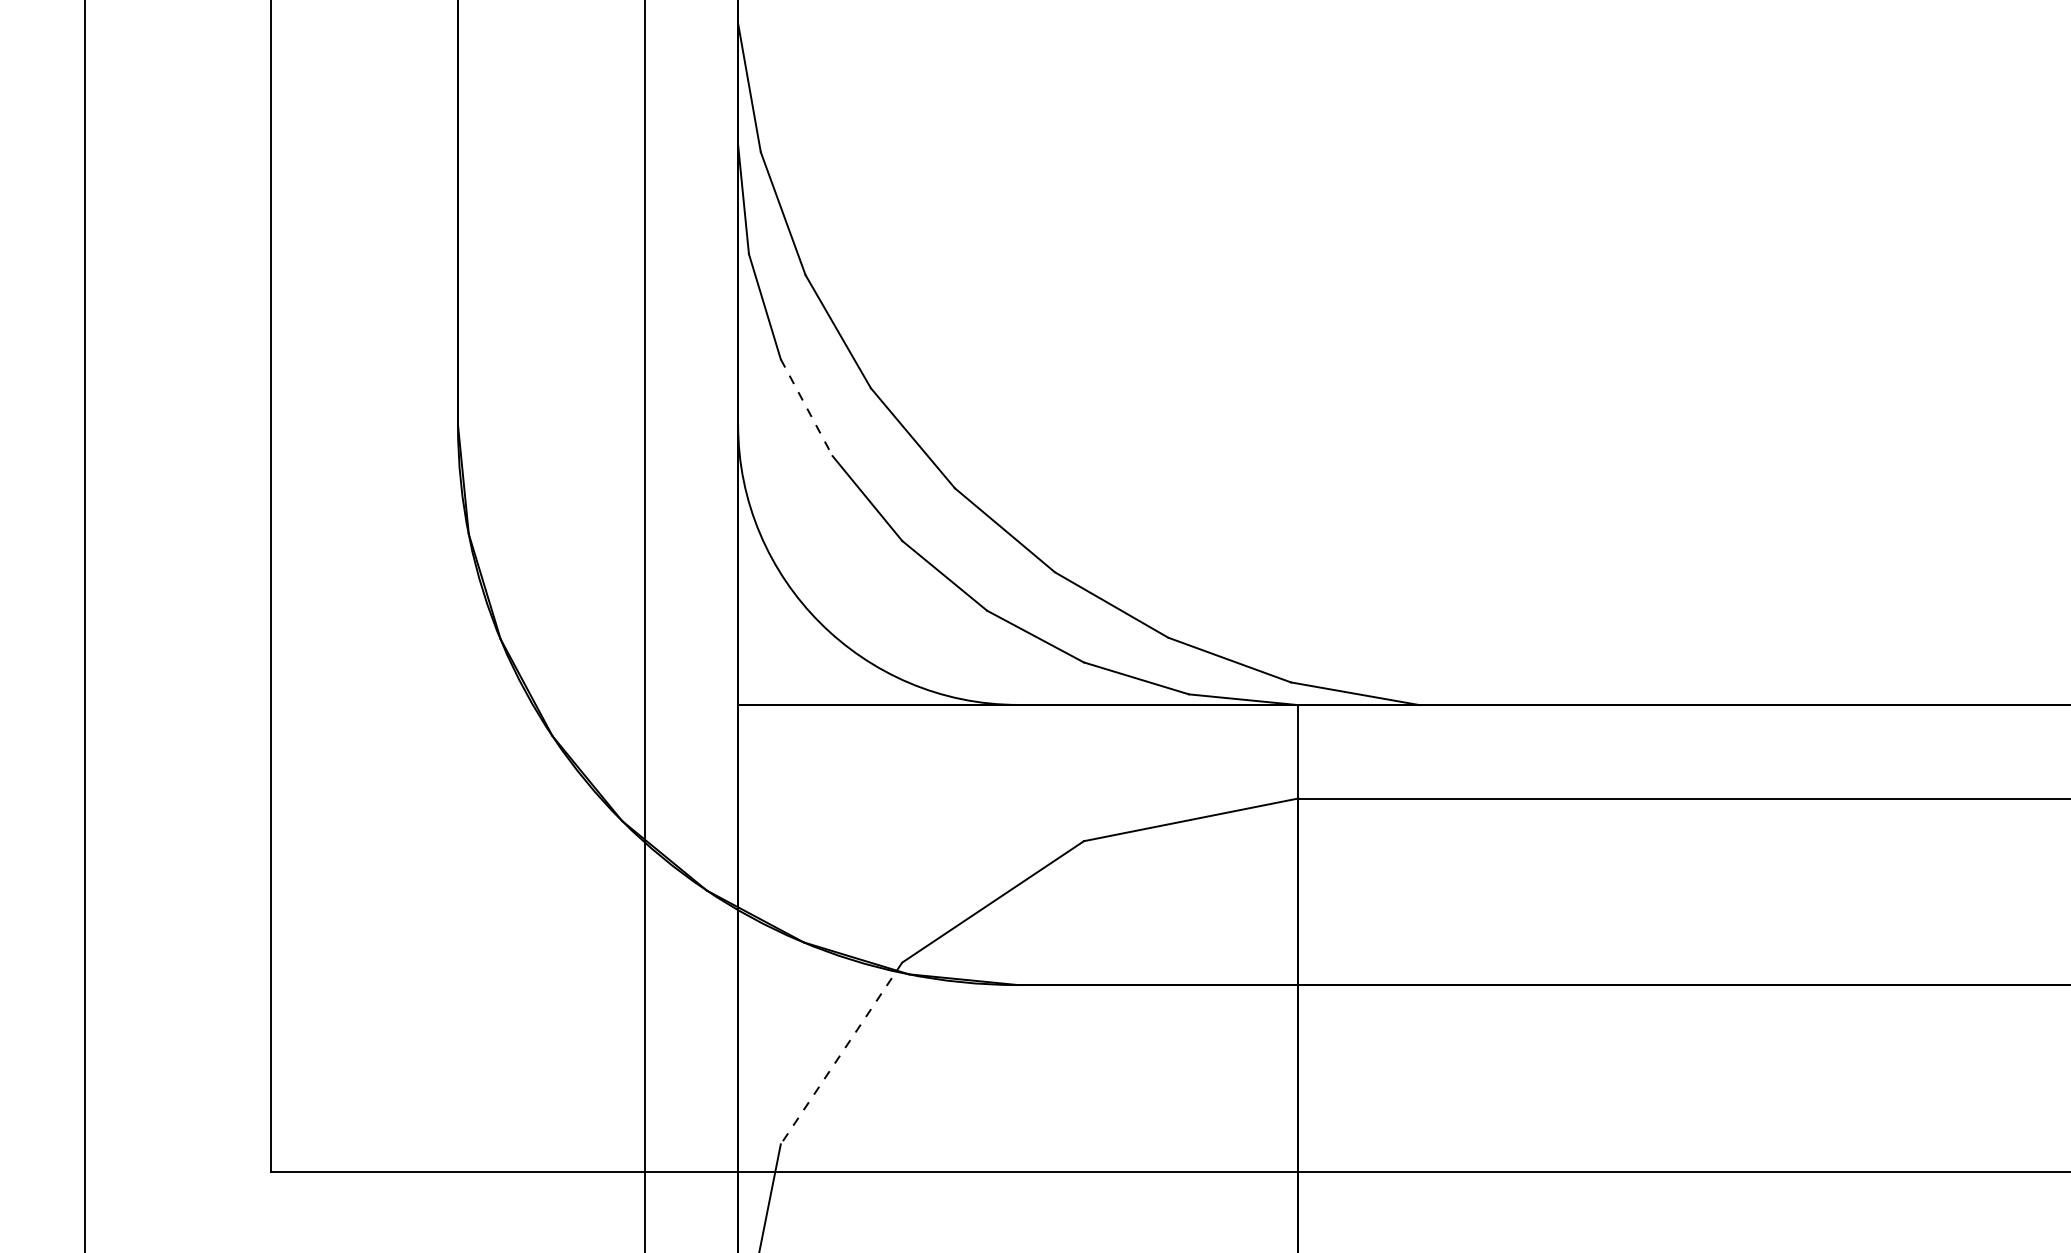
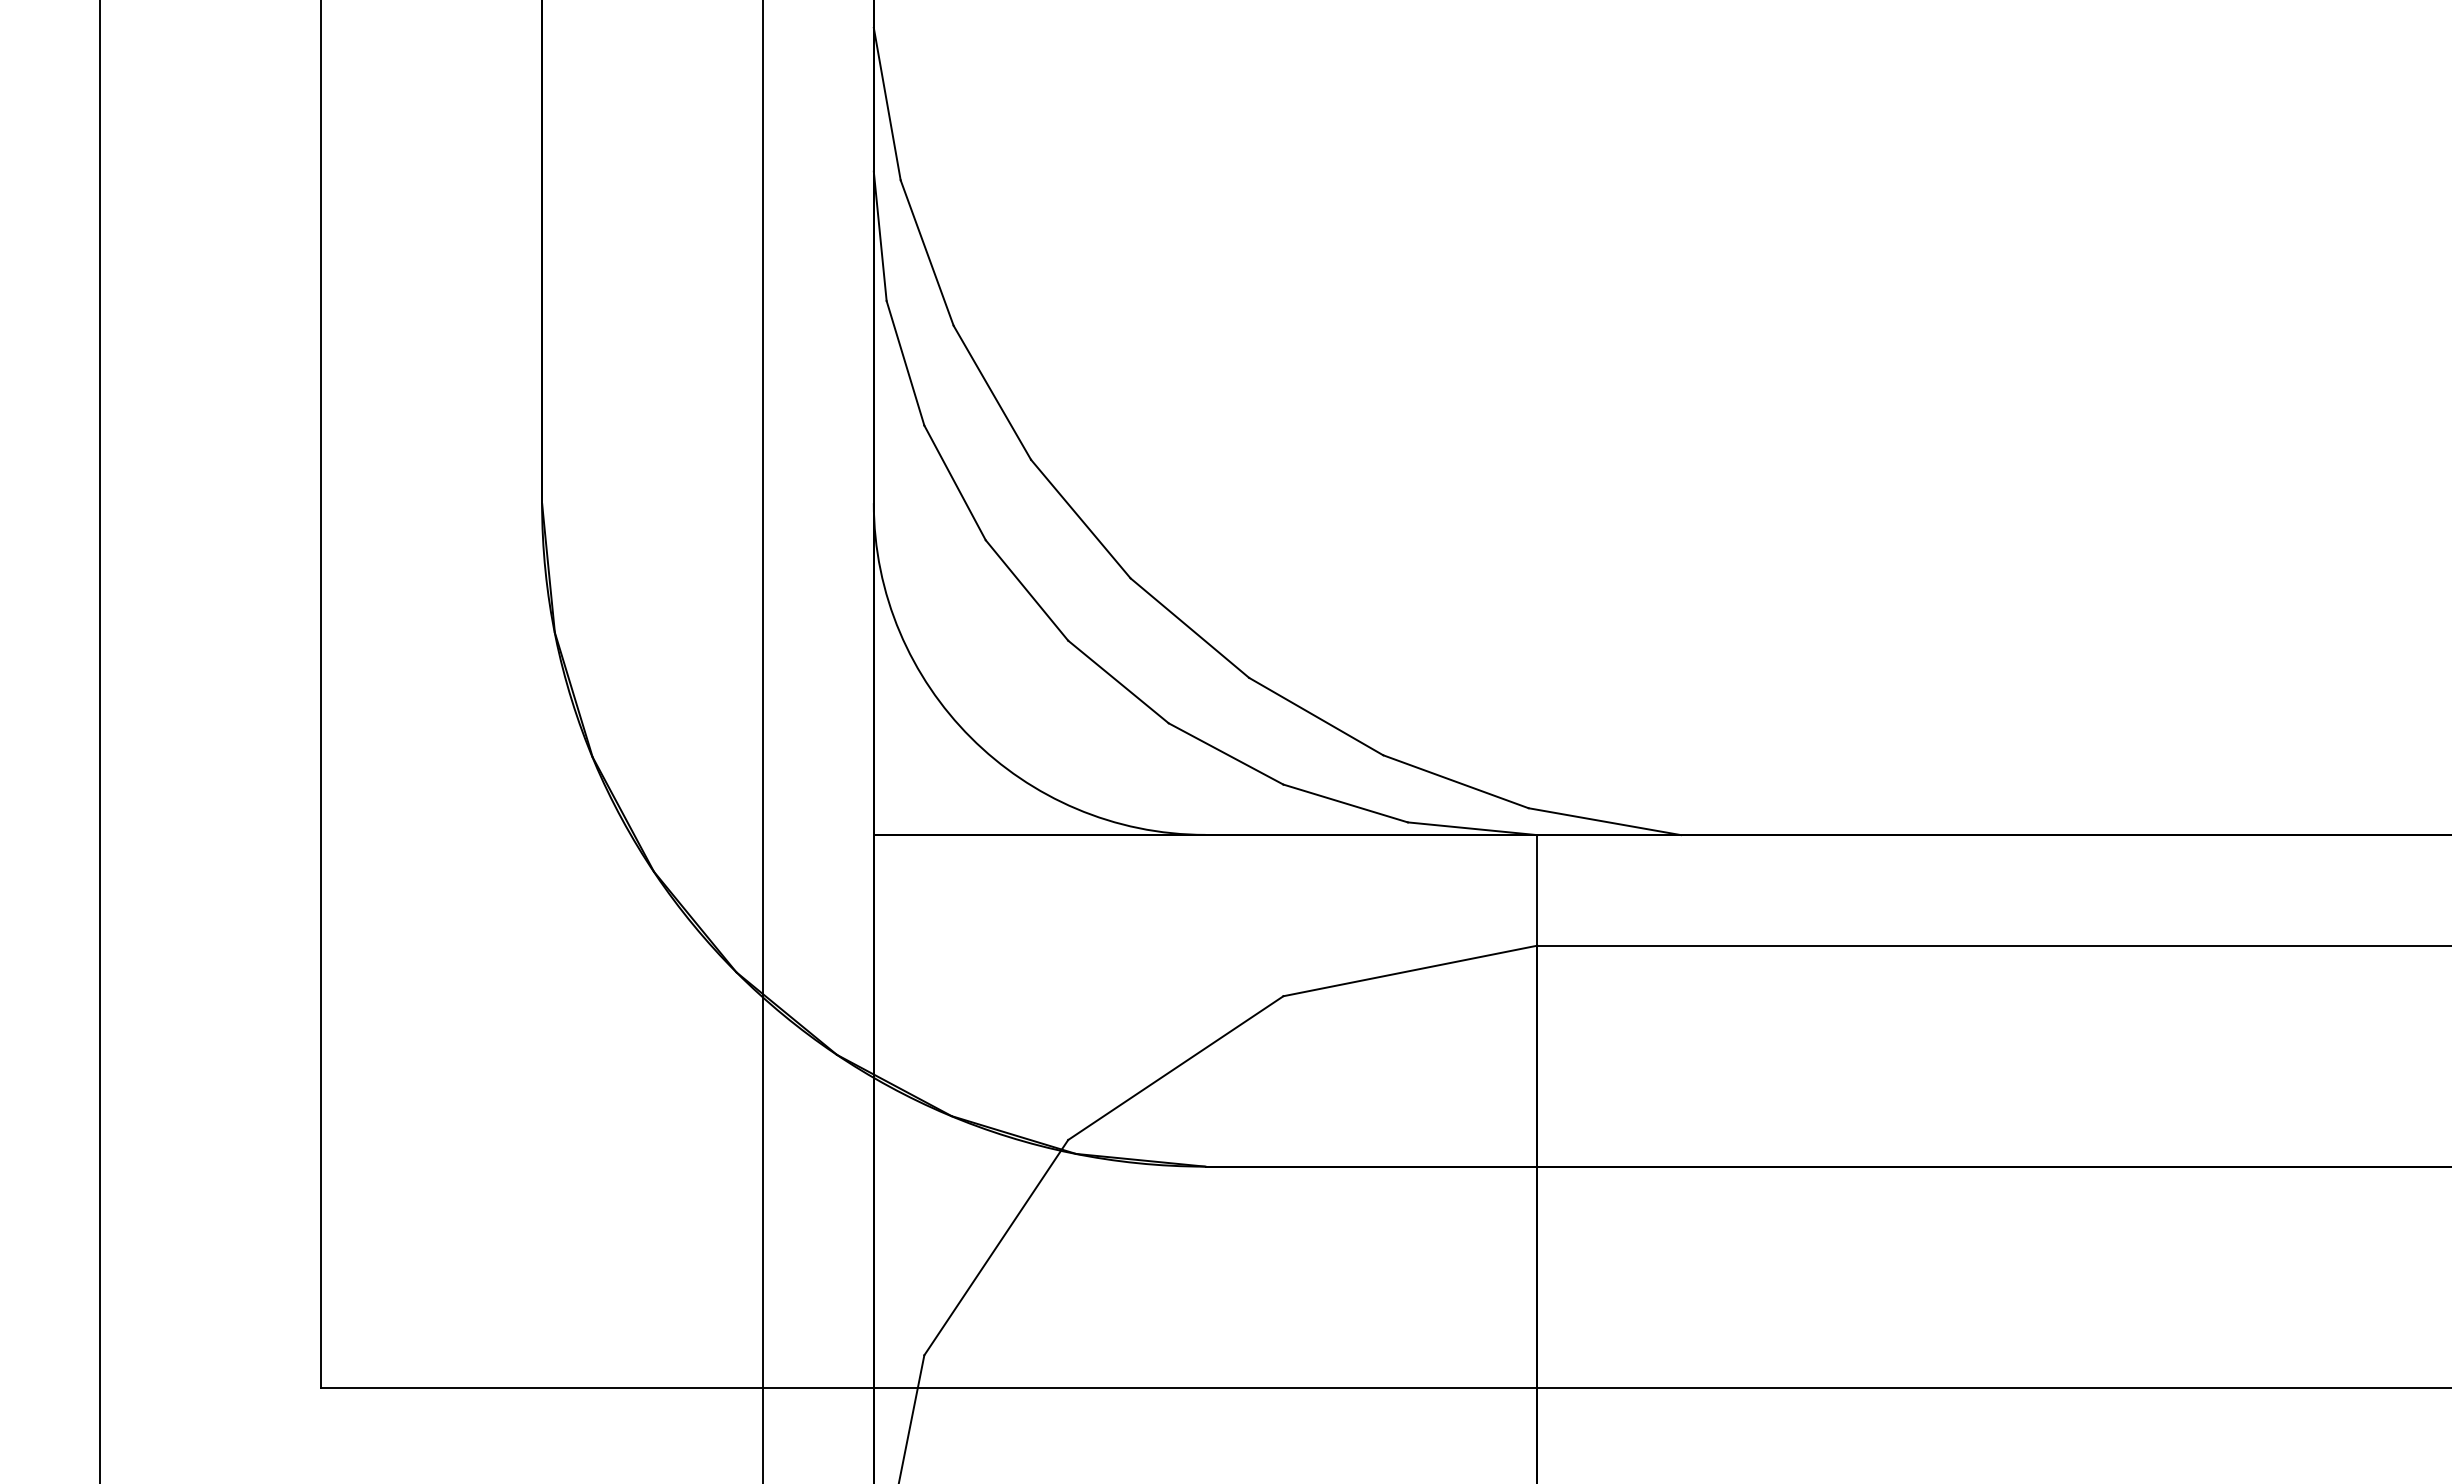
line: (807, 408) -> (955, 483), dashed -> solid
line: (841, 1054) -> (996, 1248), dashed -> solid

